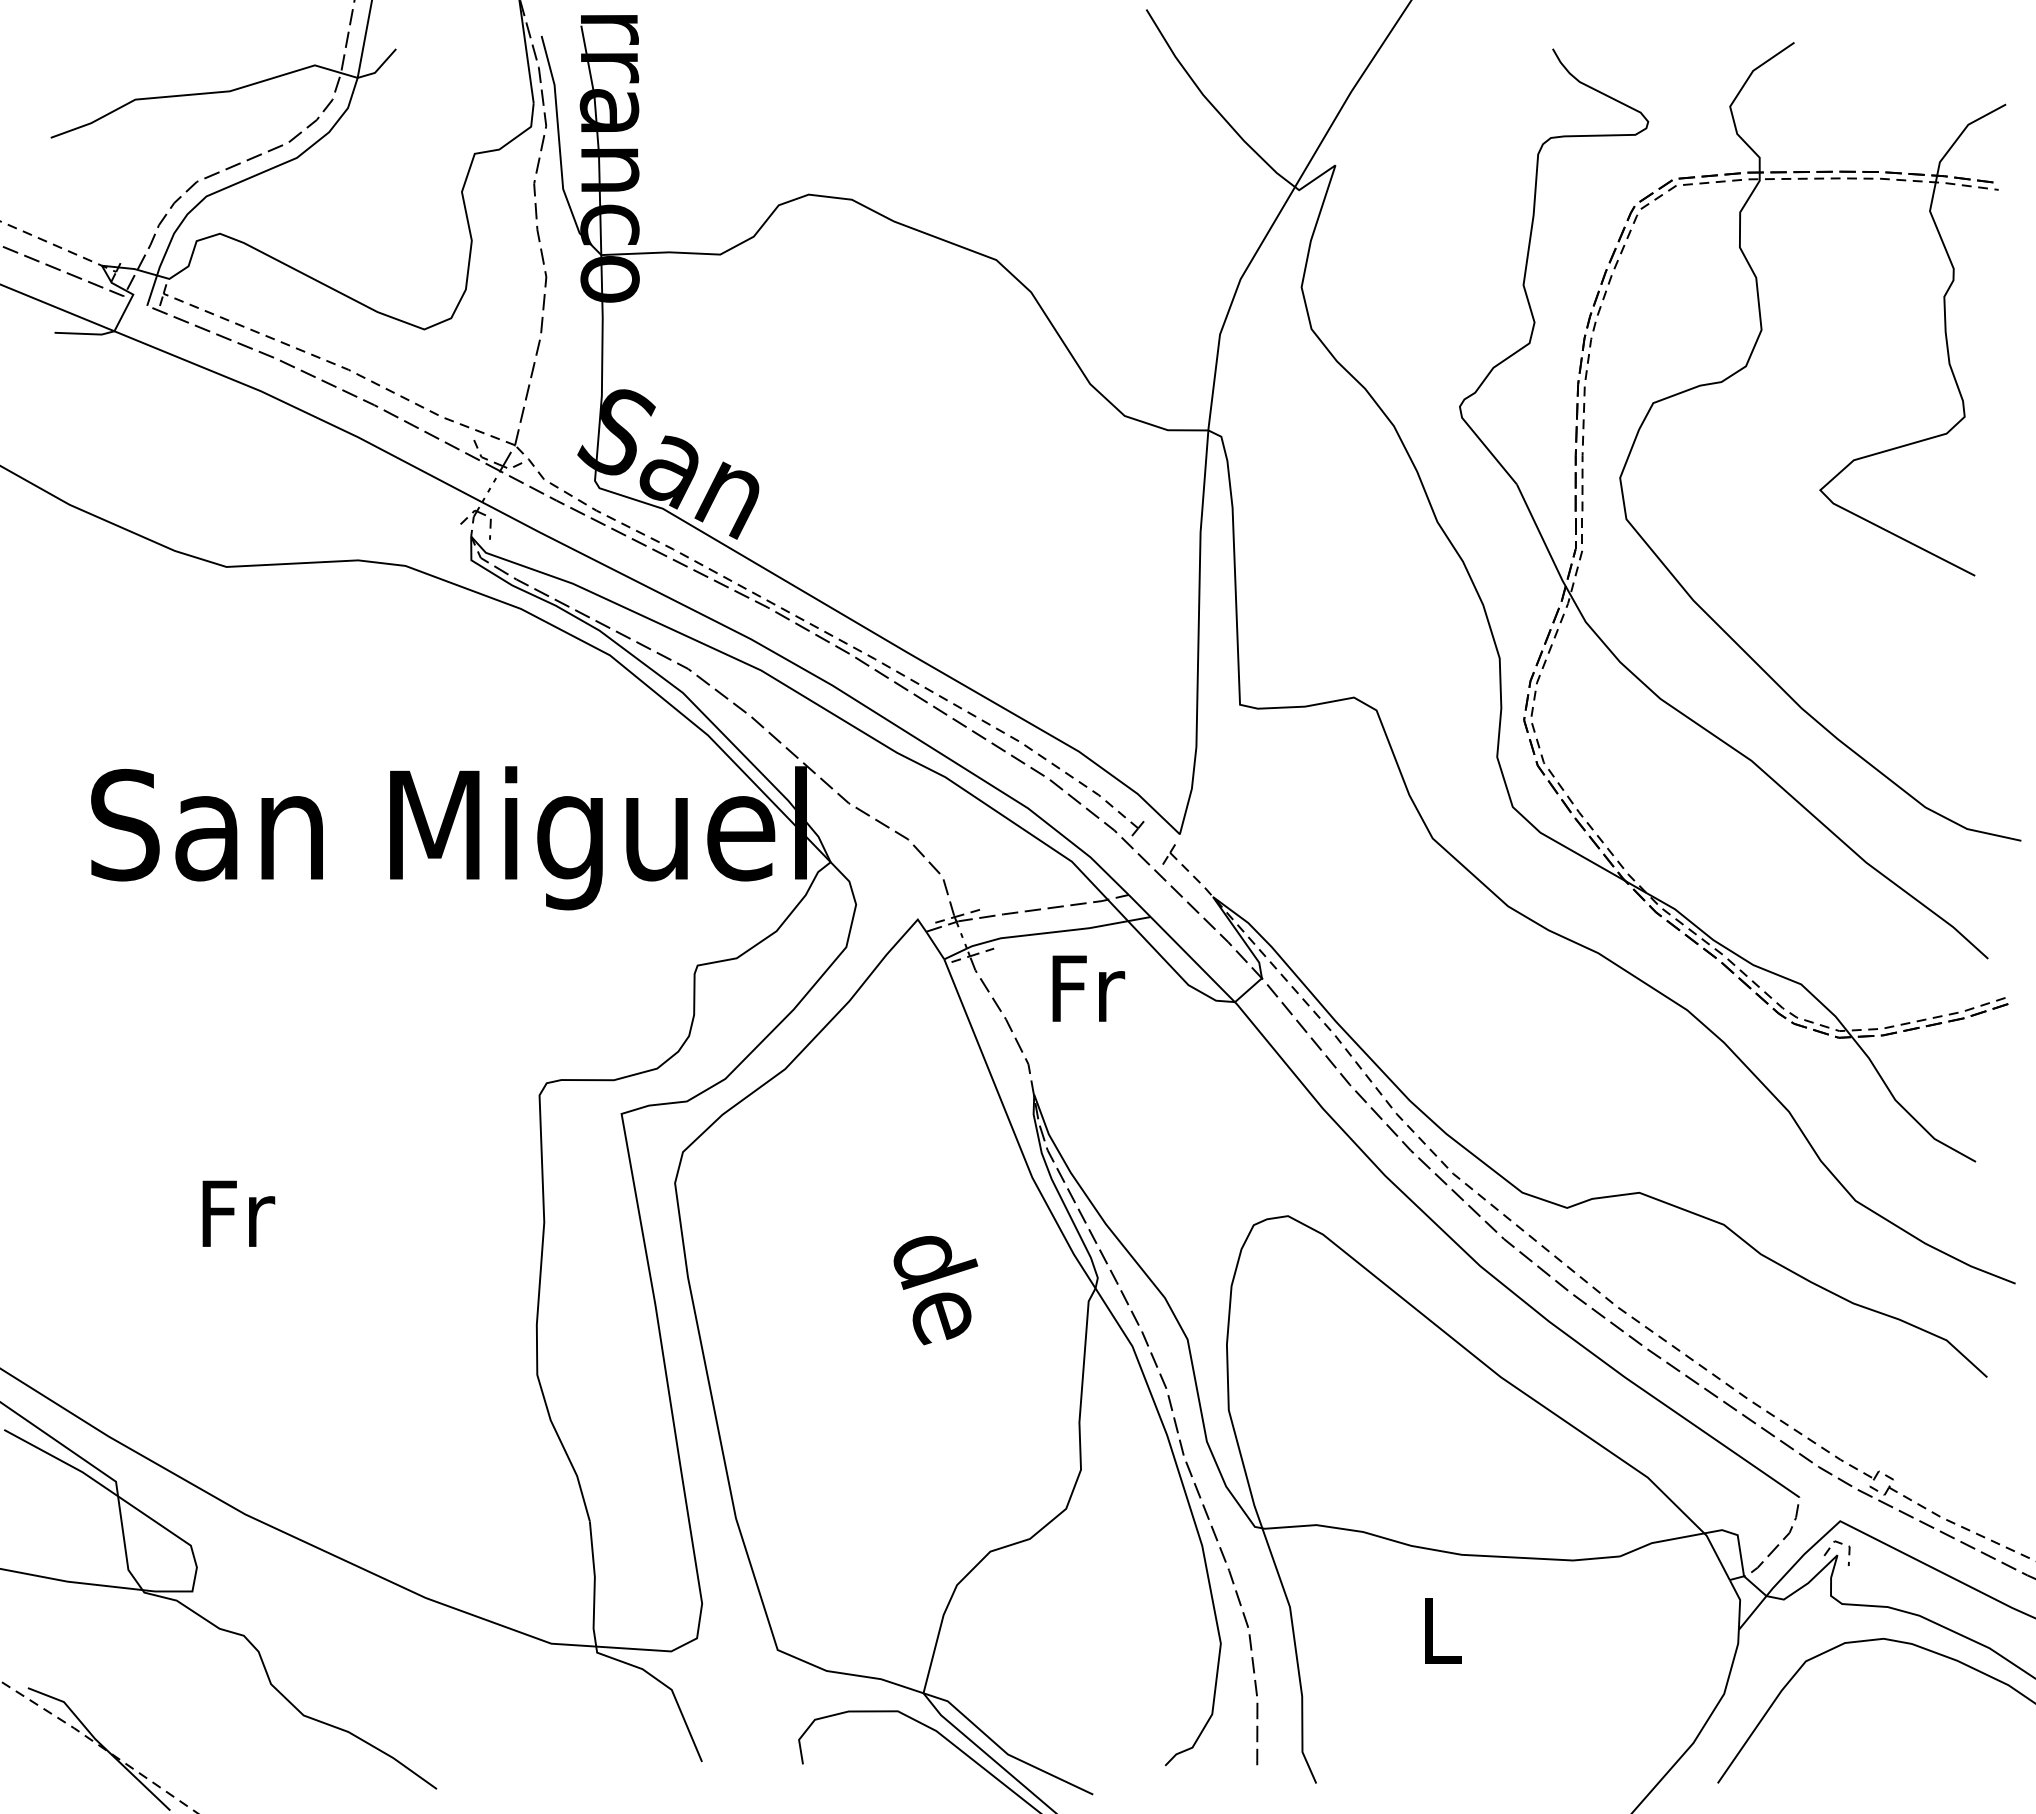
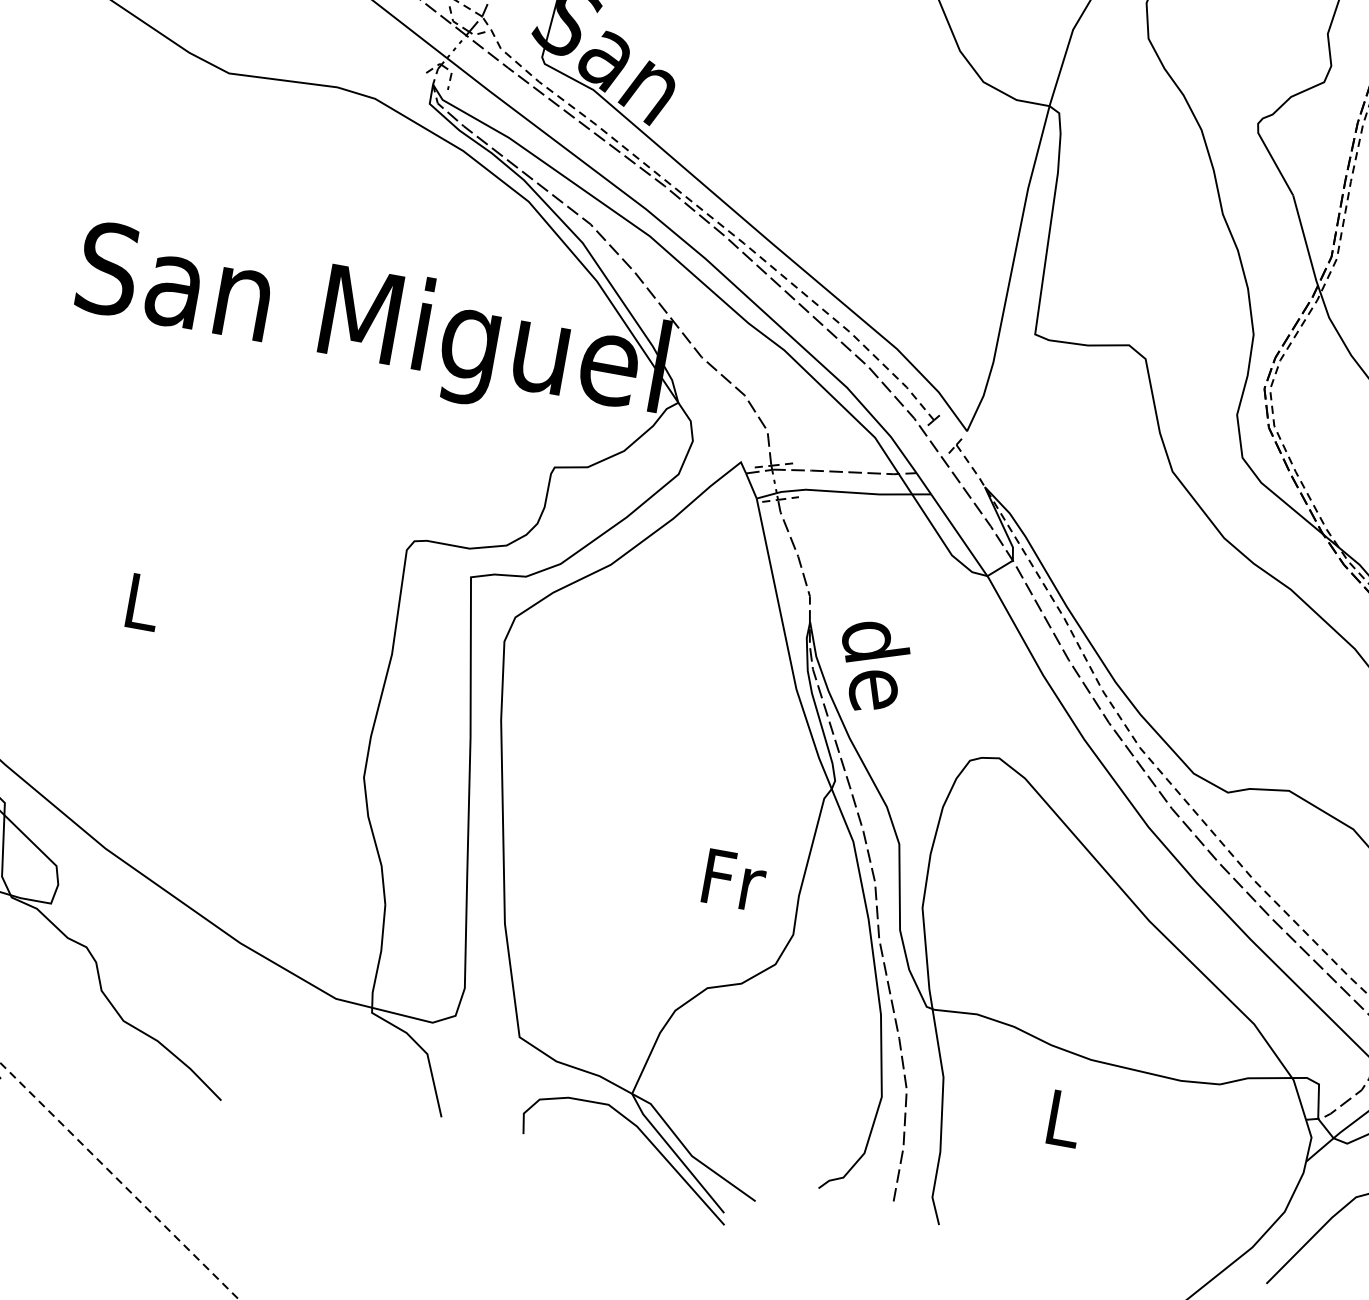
text: (1088, 988) -> (734, 880), moved
text: (238, 1213) -> (144, 602), Fr -> L
text: (935, 1290) -> (872, 667), moved

